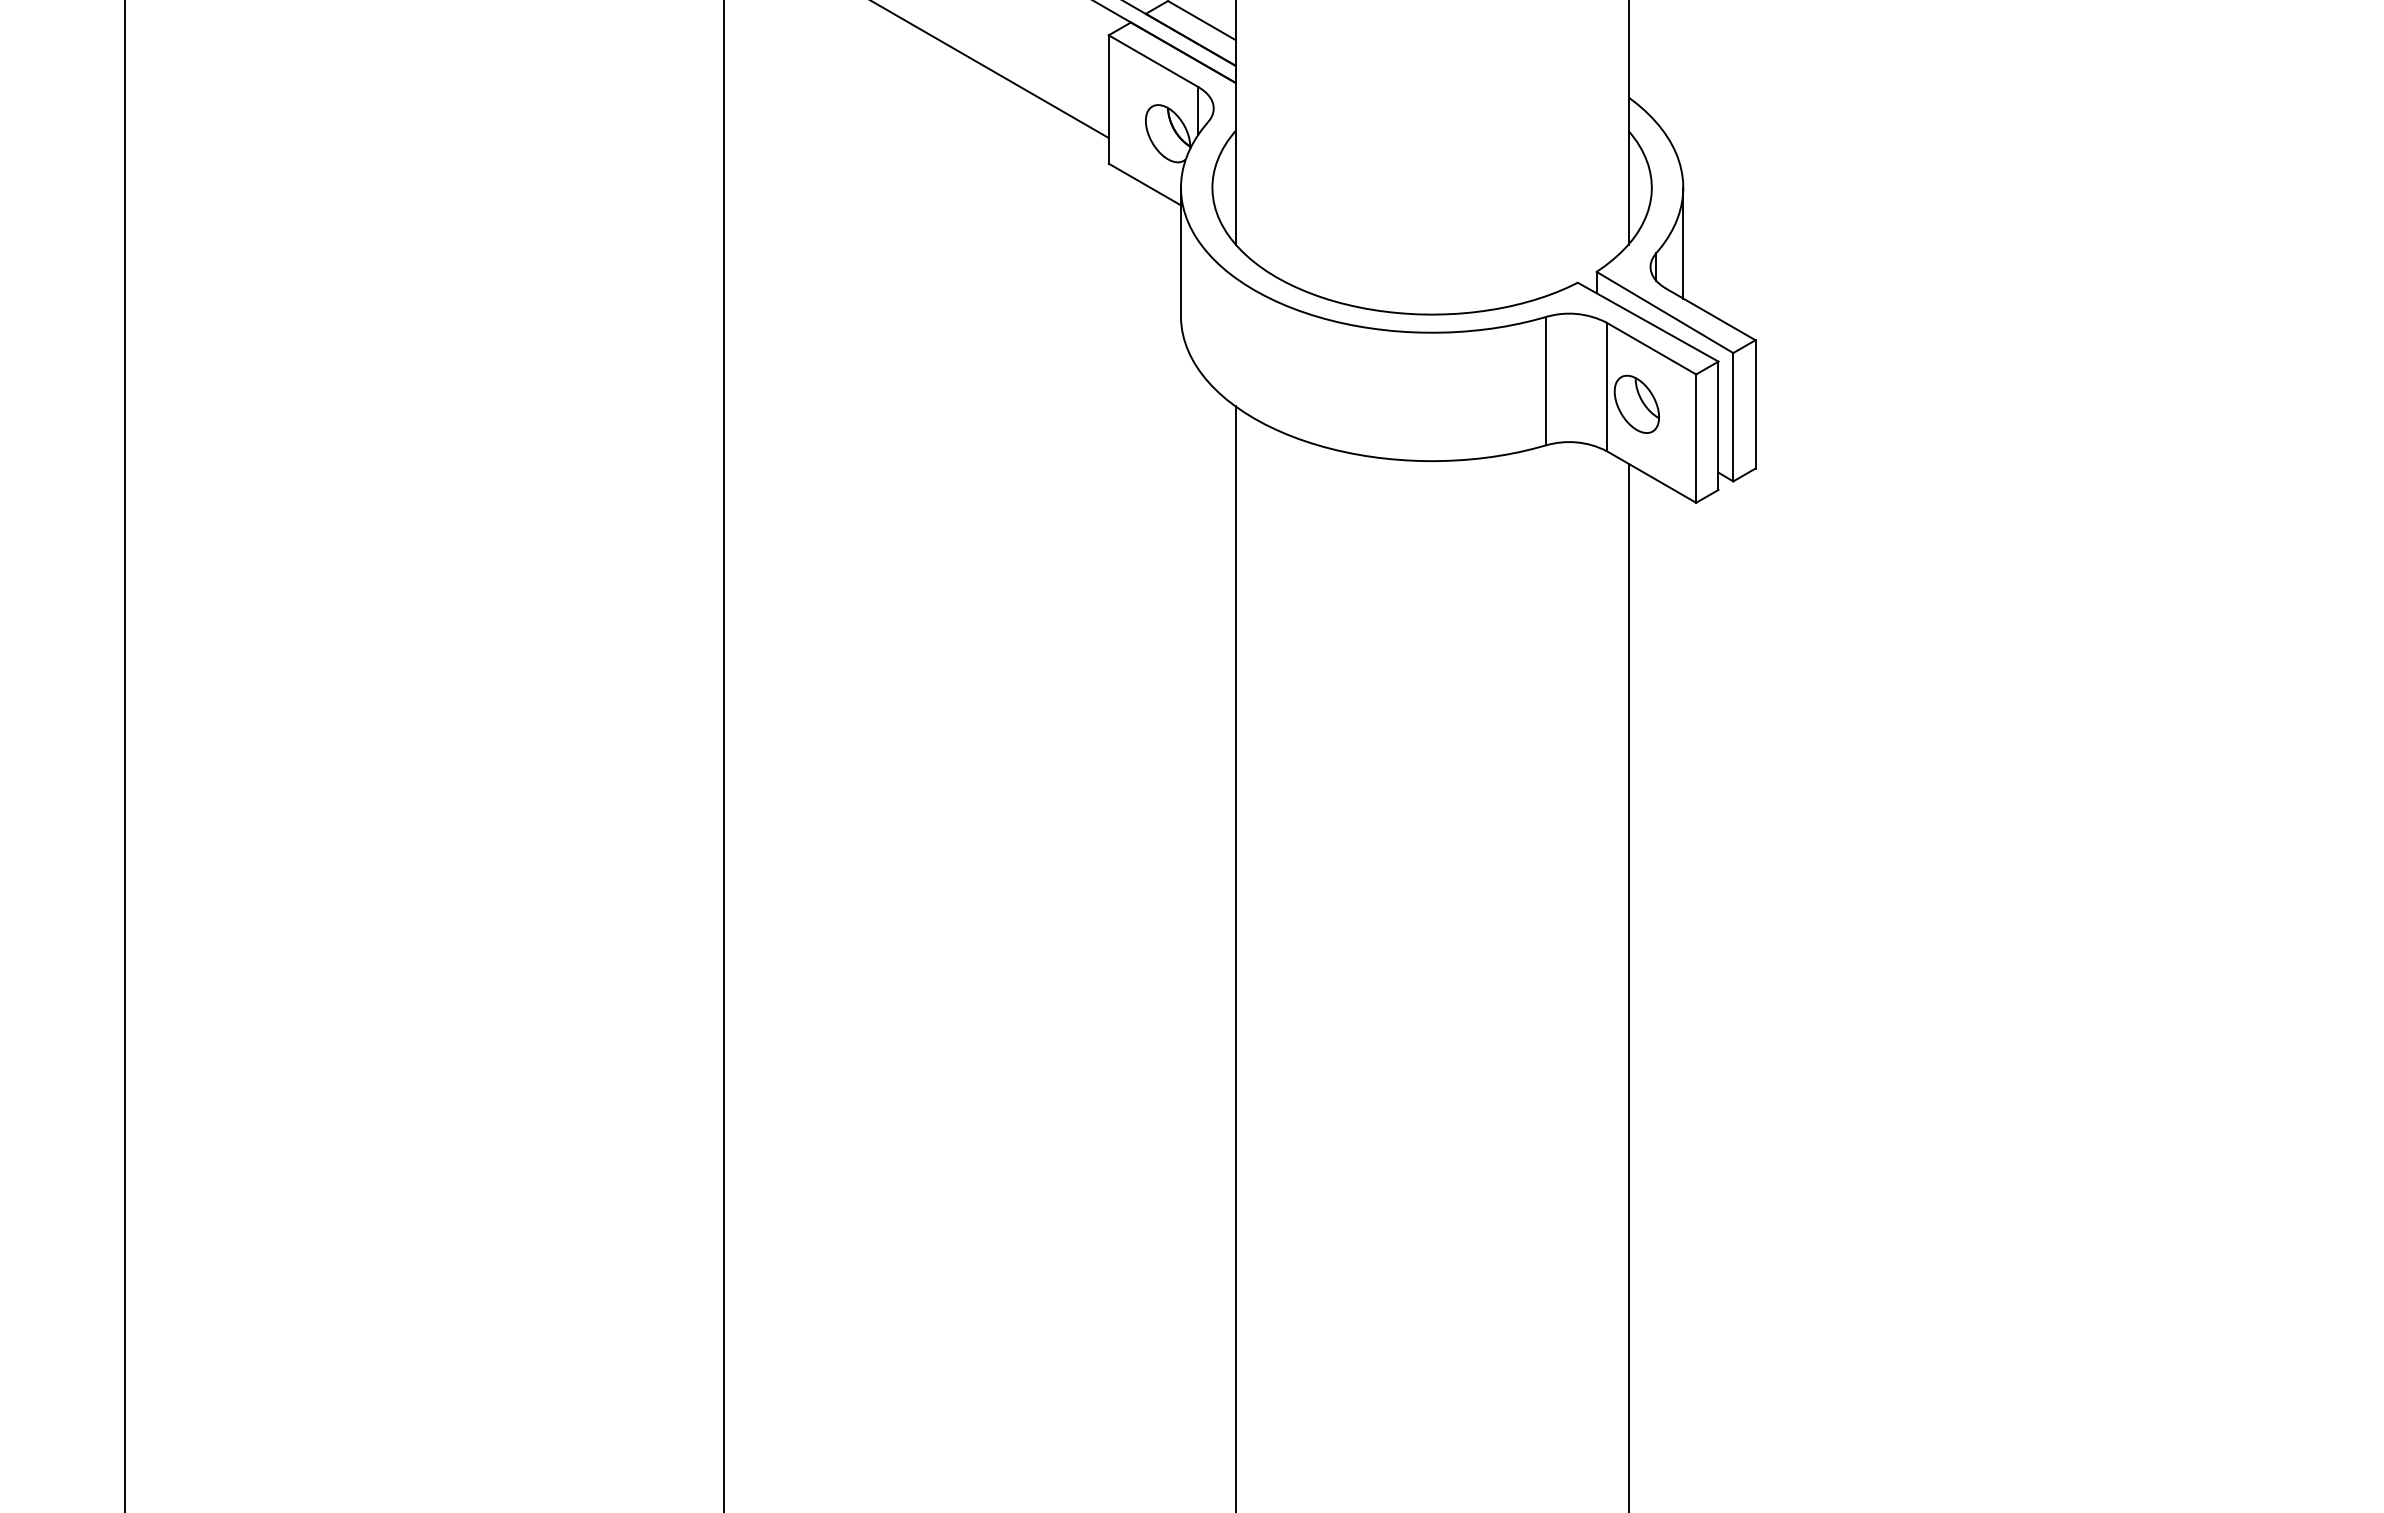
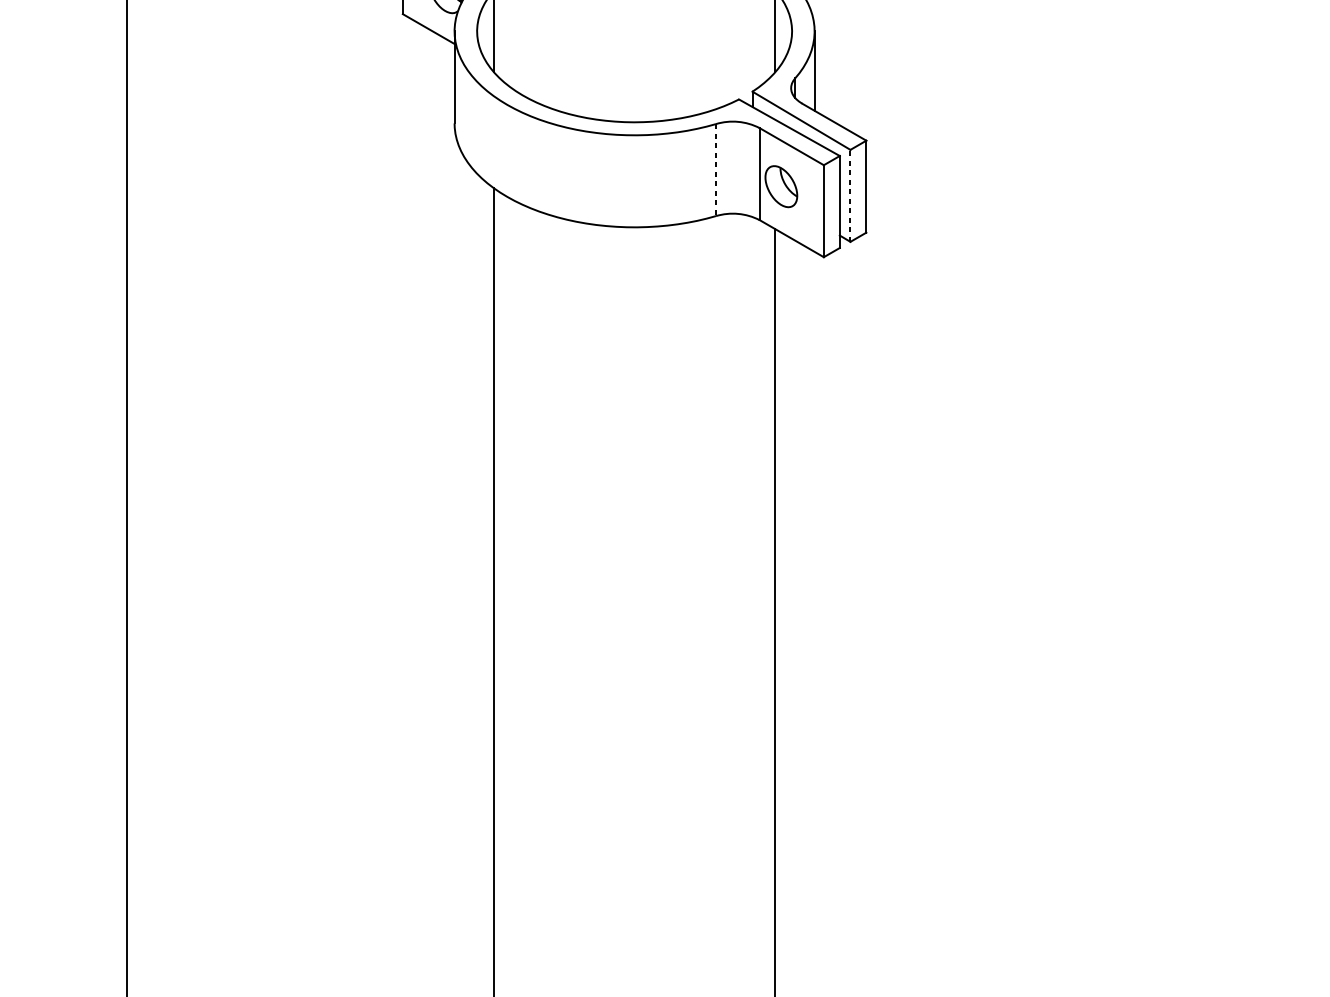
line: (1545, 381) -> (715, 170), solid -> dashed
line: (1733, 416) -> (850, 195), solid -> dashed

